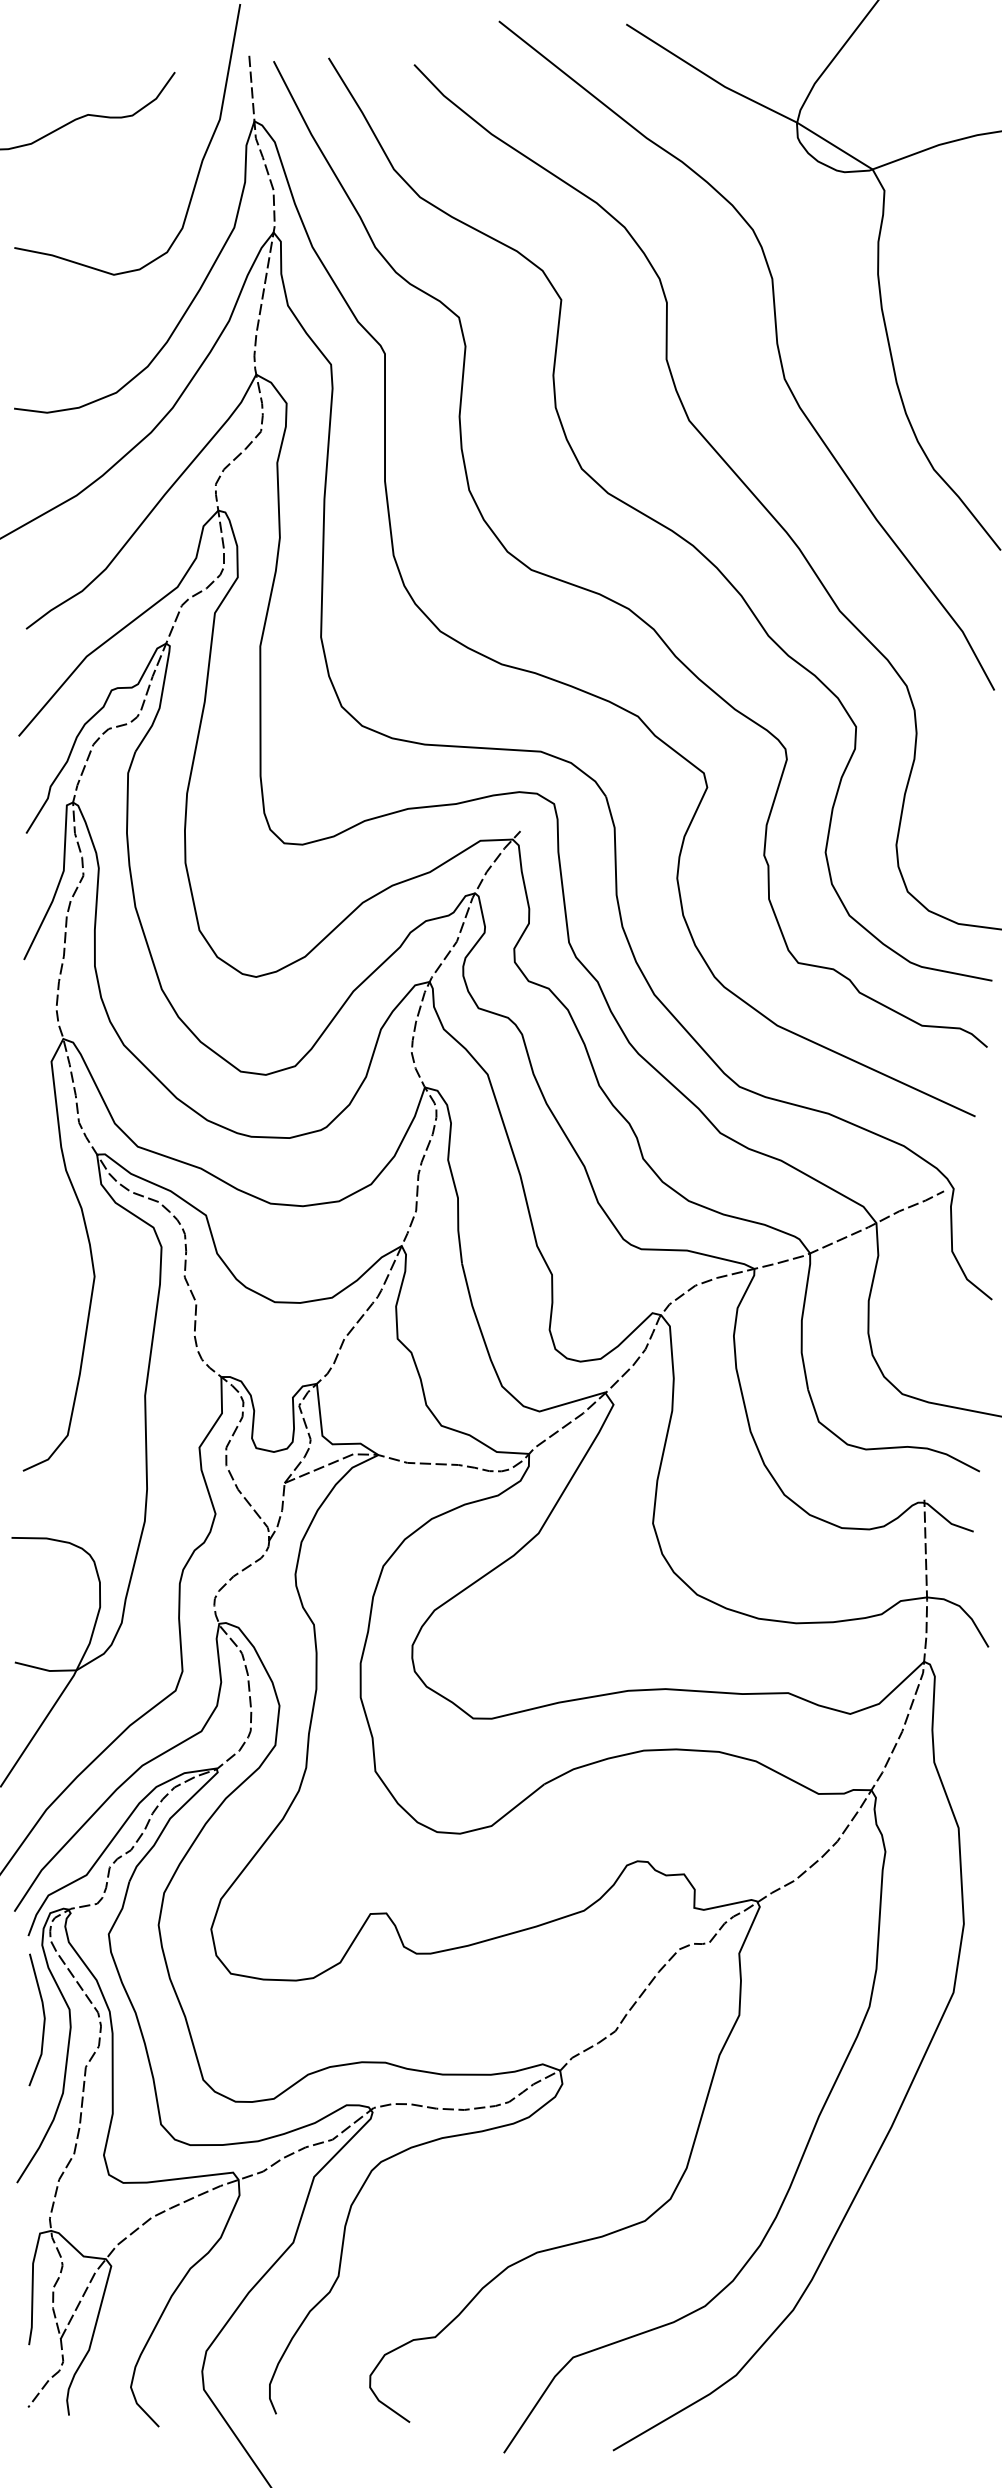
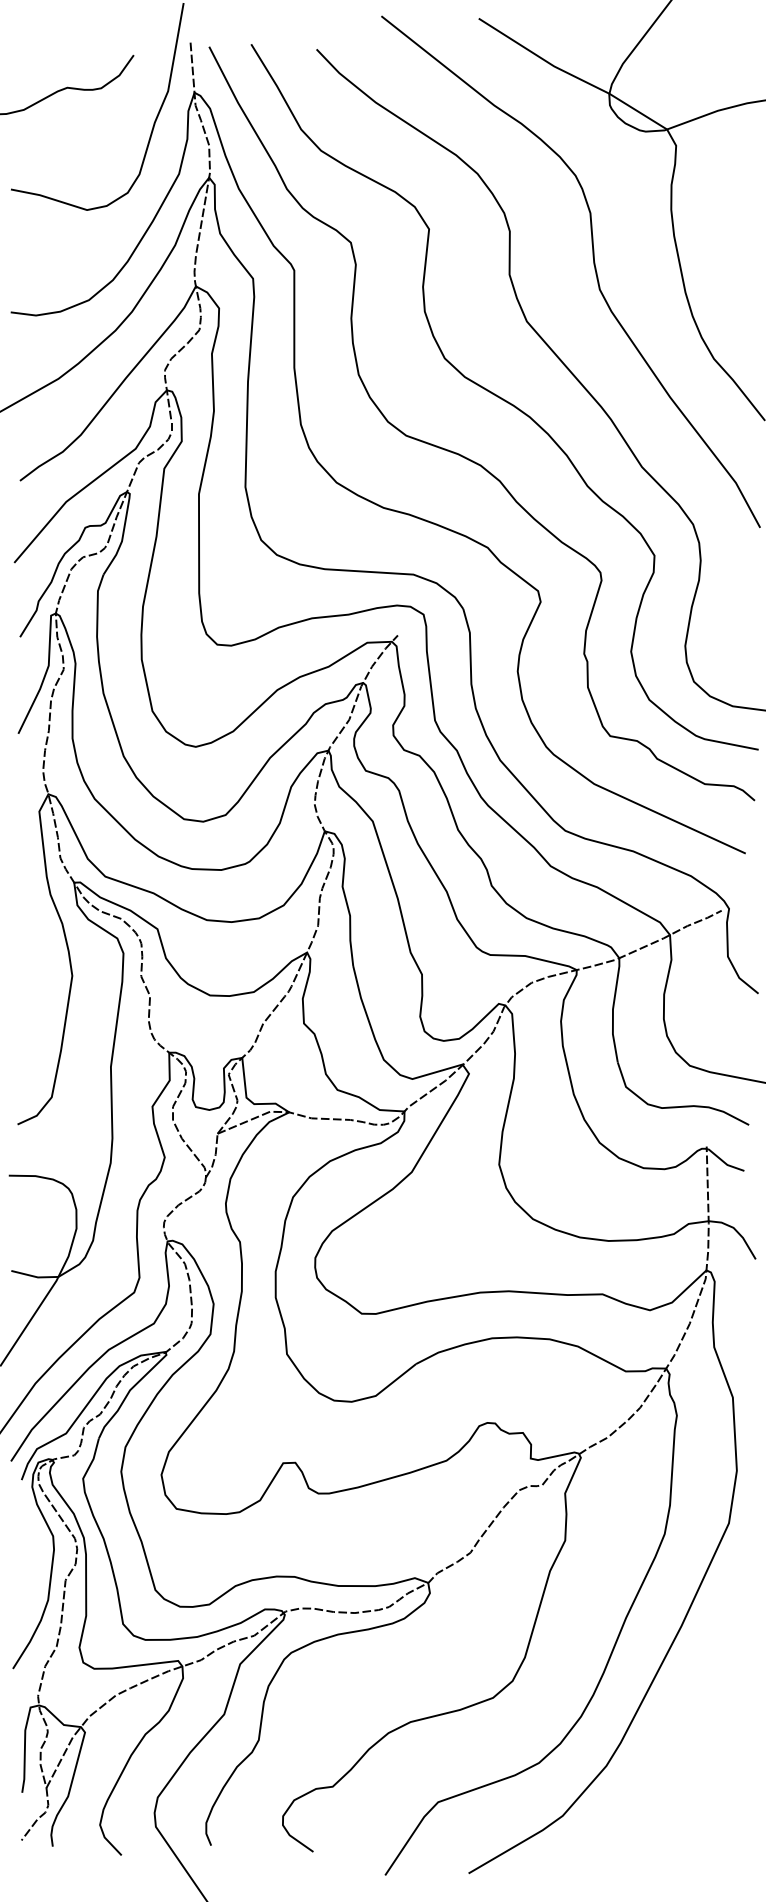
line: (43, 2019) -> (33, 1543), removed

